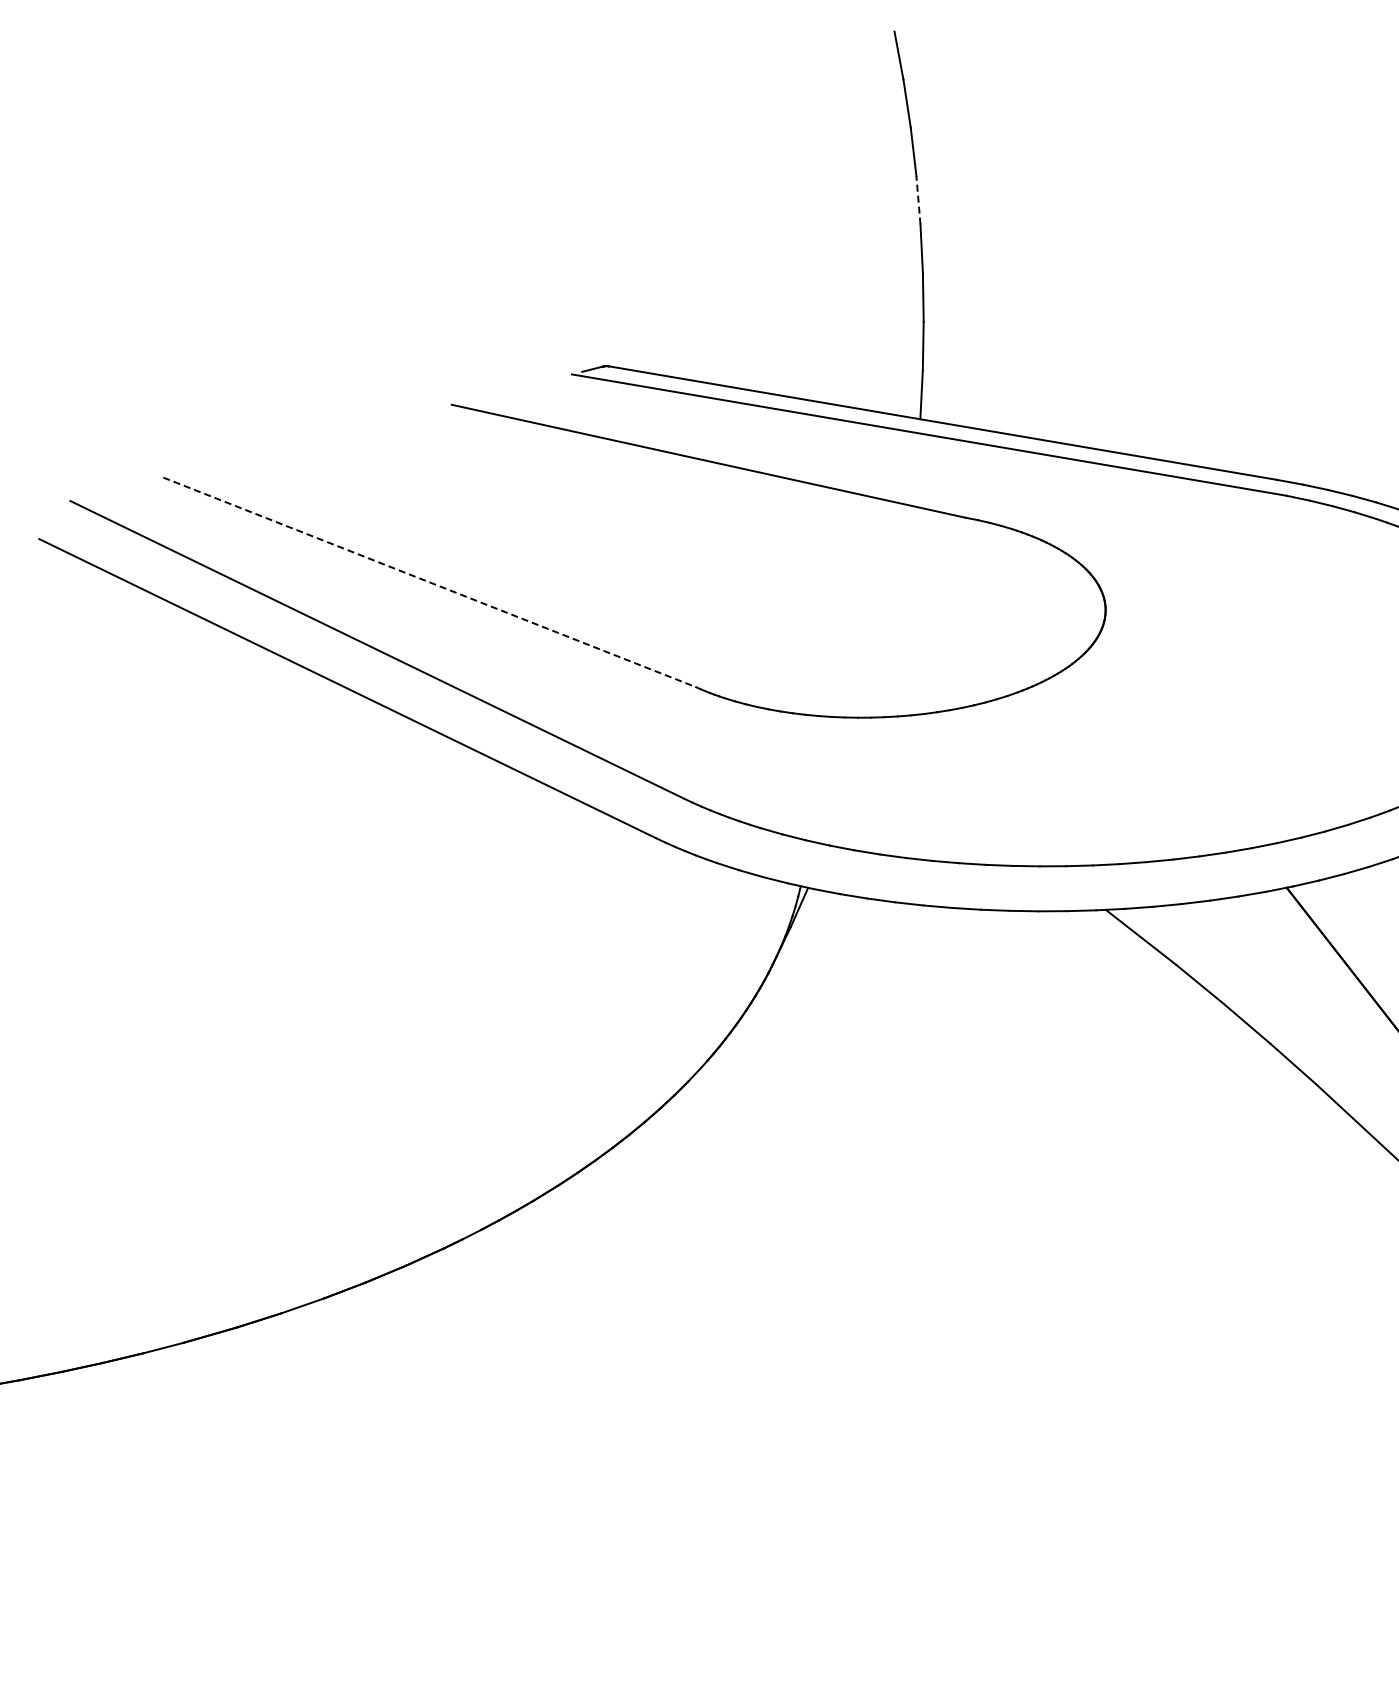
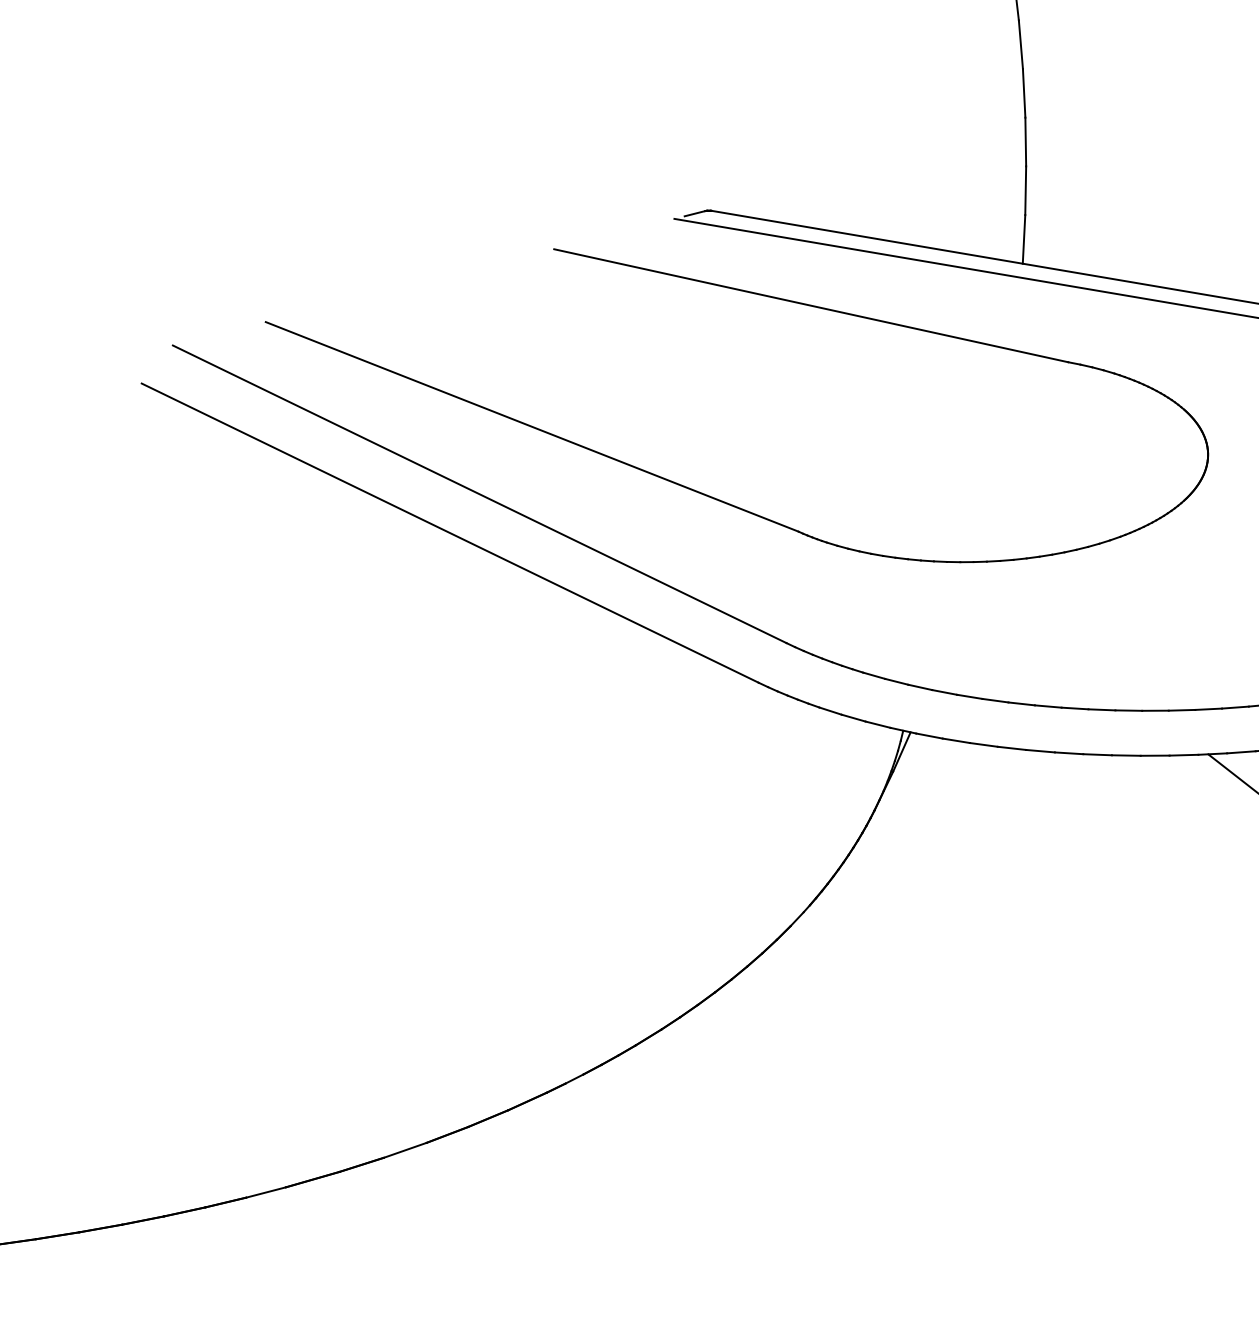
line: (918, 199) -> (1020, 43), dashed -> solid
line: (430, 582) -> (532, 426), dashed -> solid

